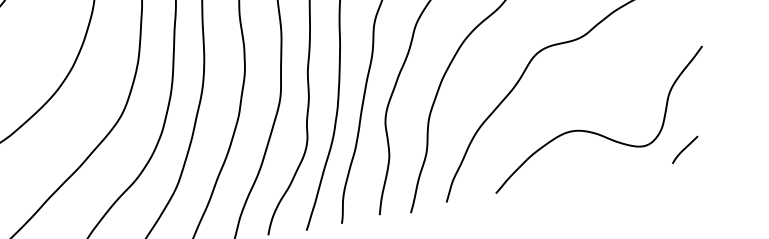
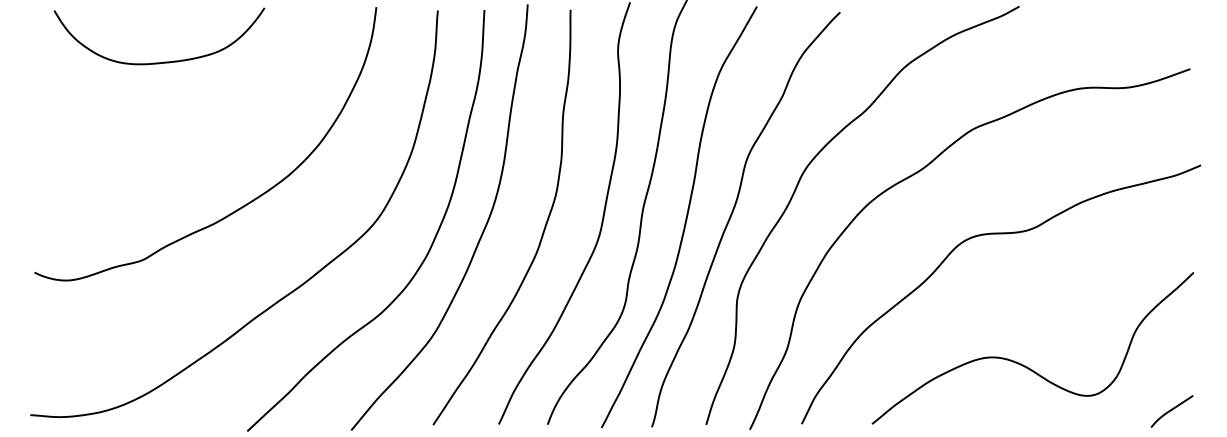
curve: (684, 149) -> (1171, 410), moved

